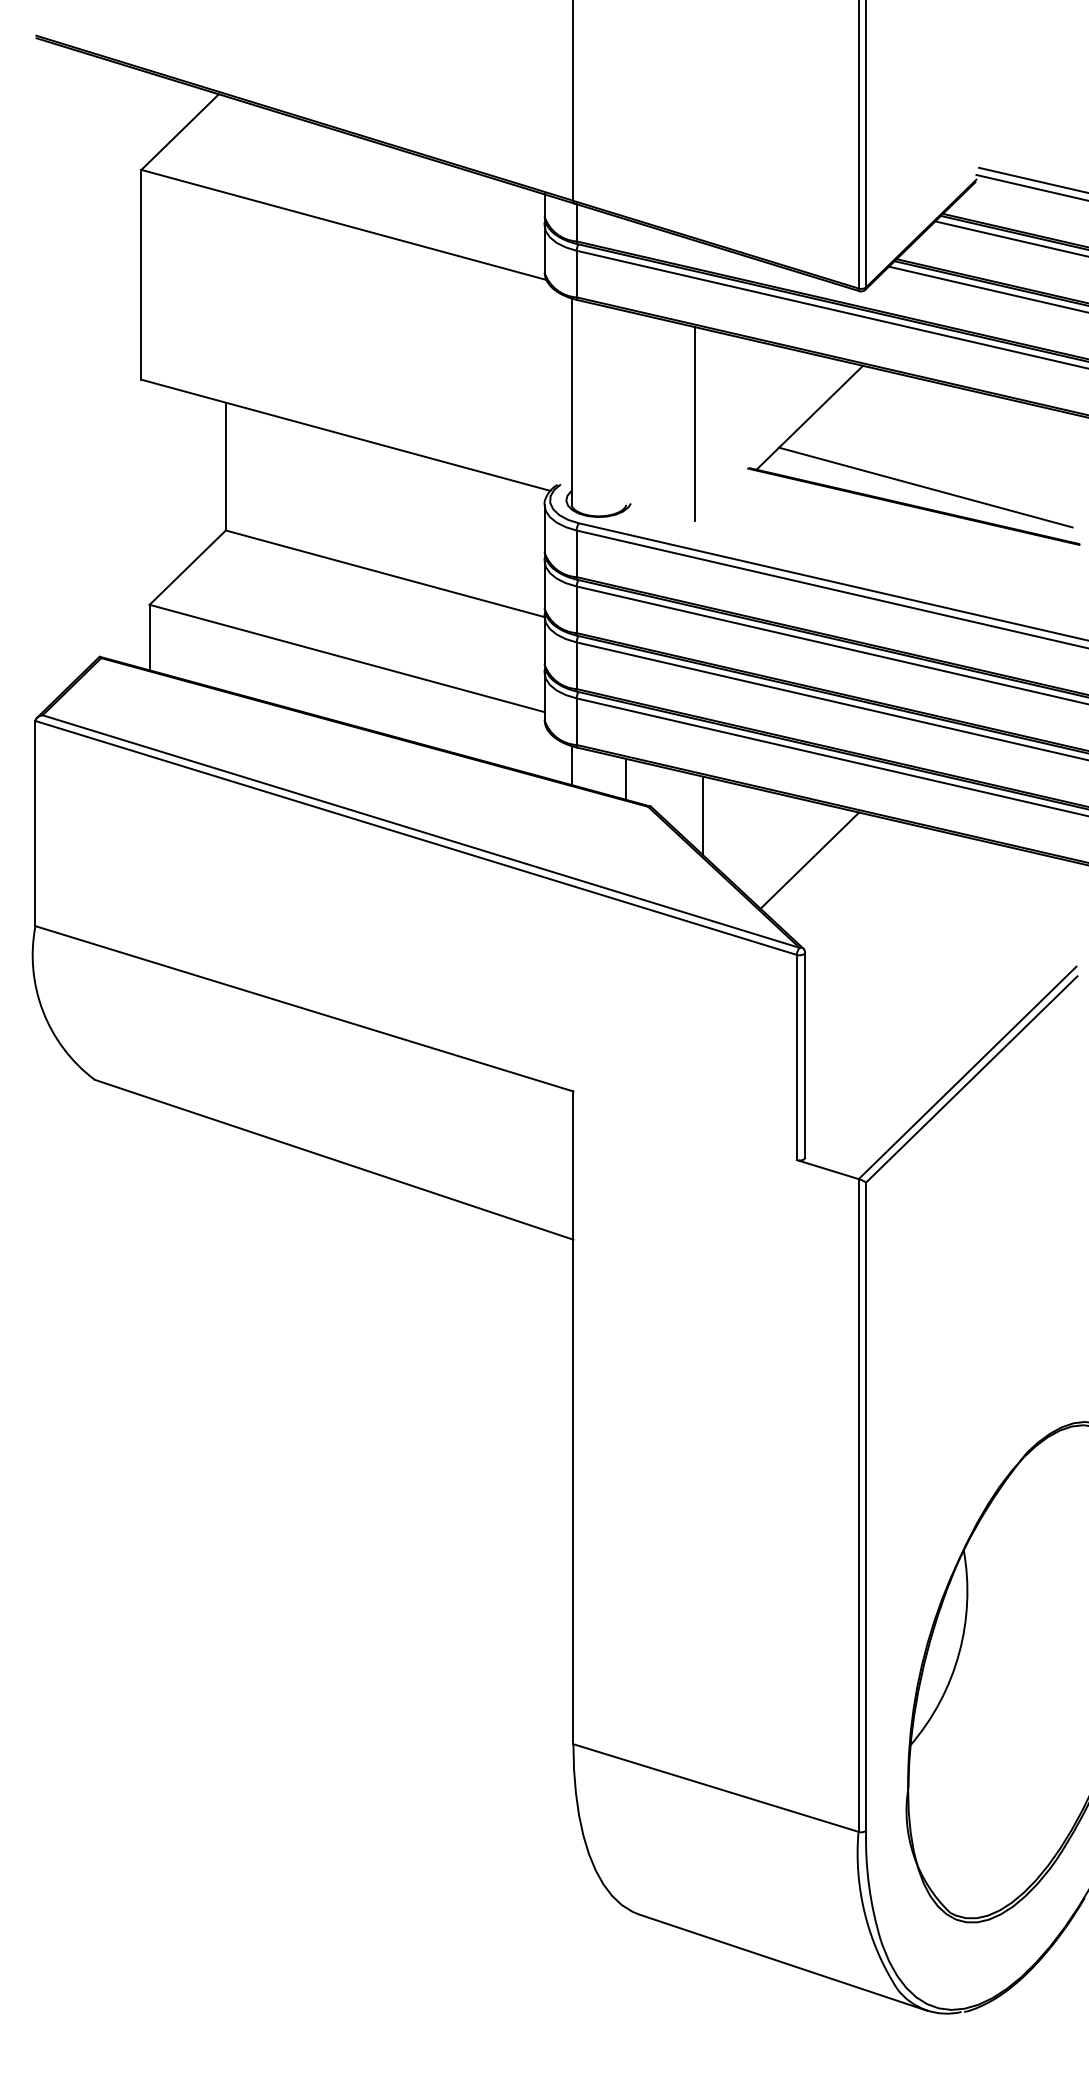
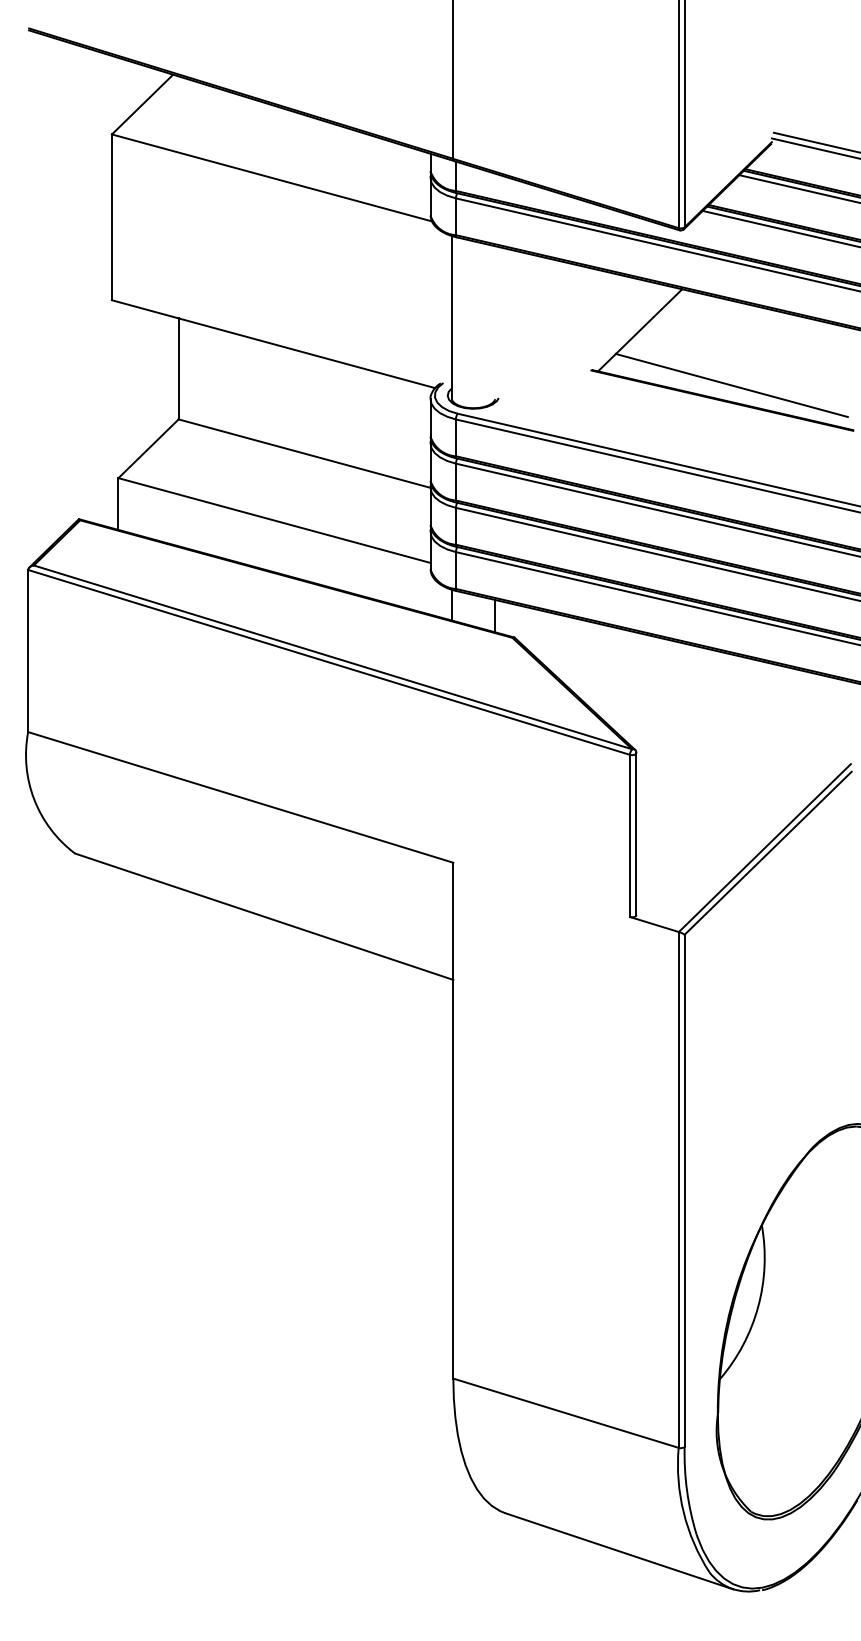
line: (694, 423) -> (549, 334), removed
line: (702, 815) -> (555, 644), removed
line: (809, 860) -> (639, 680), removed

